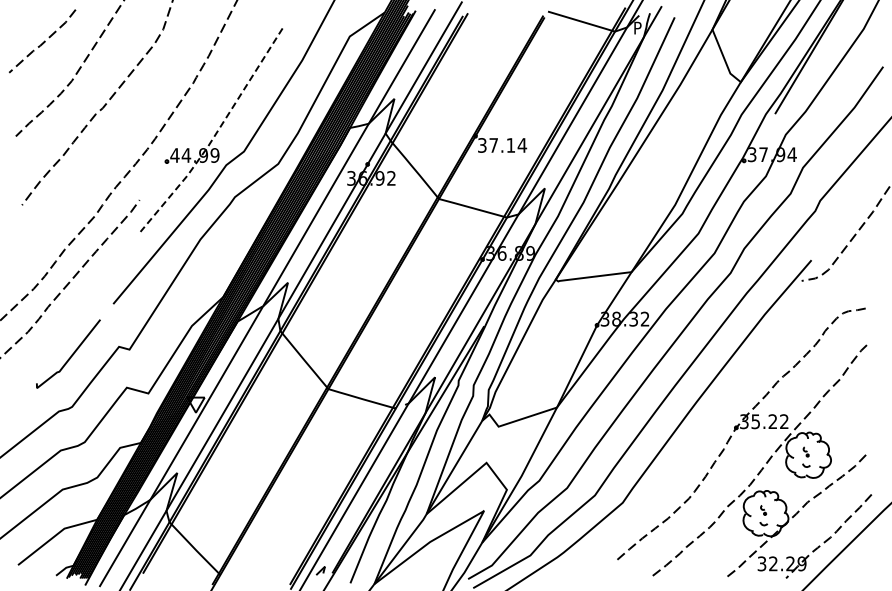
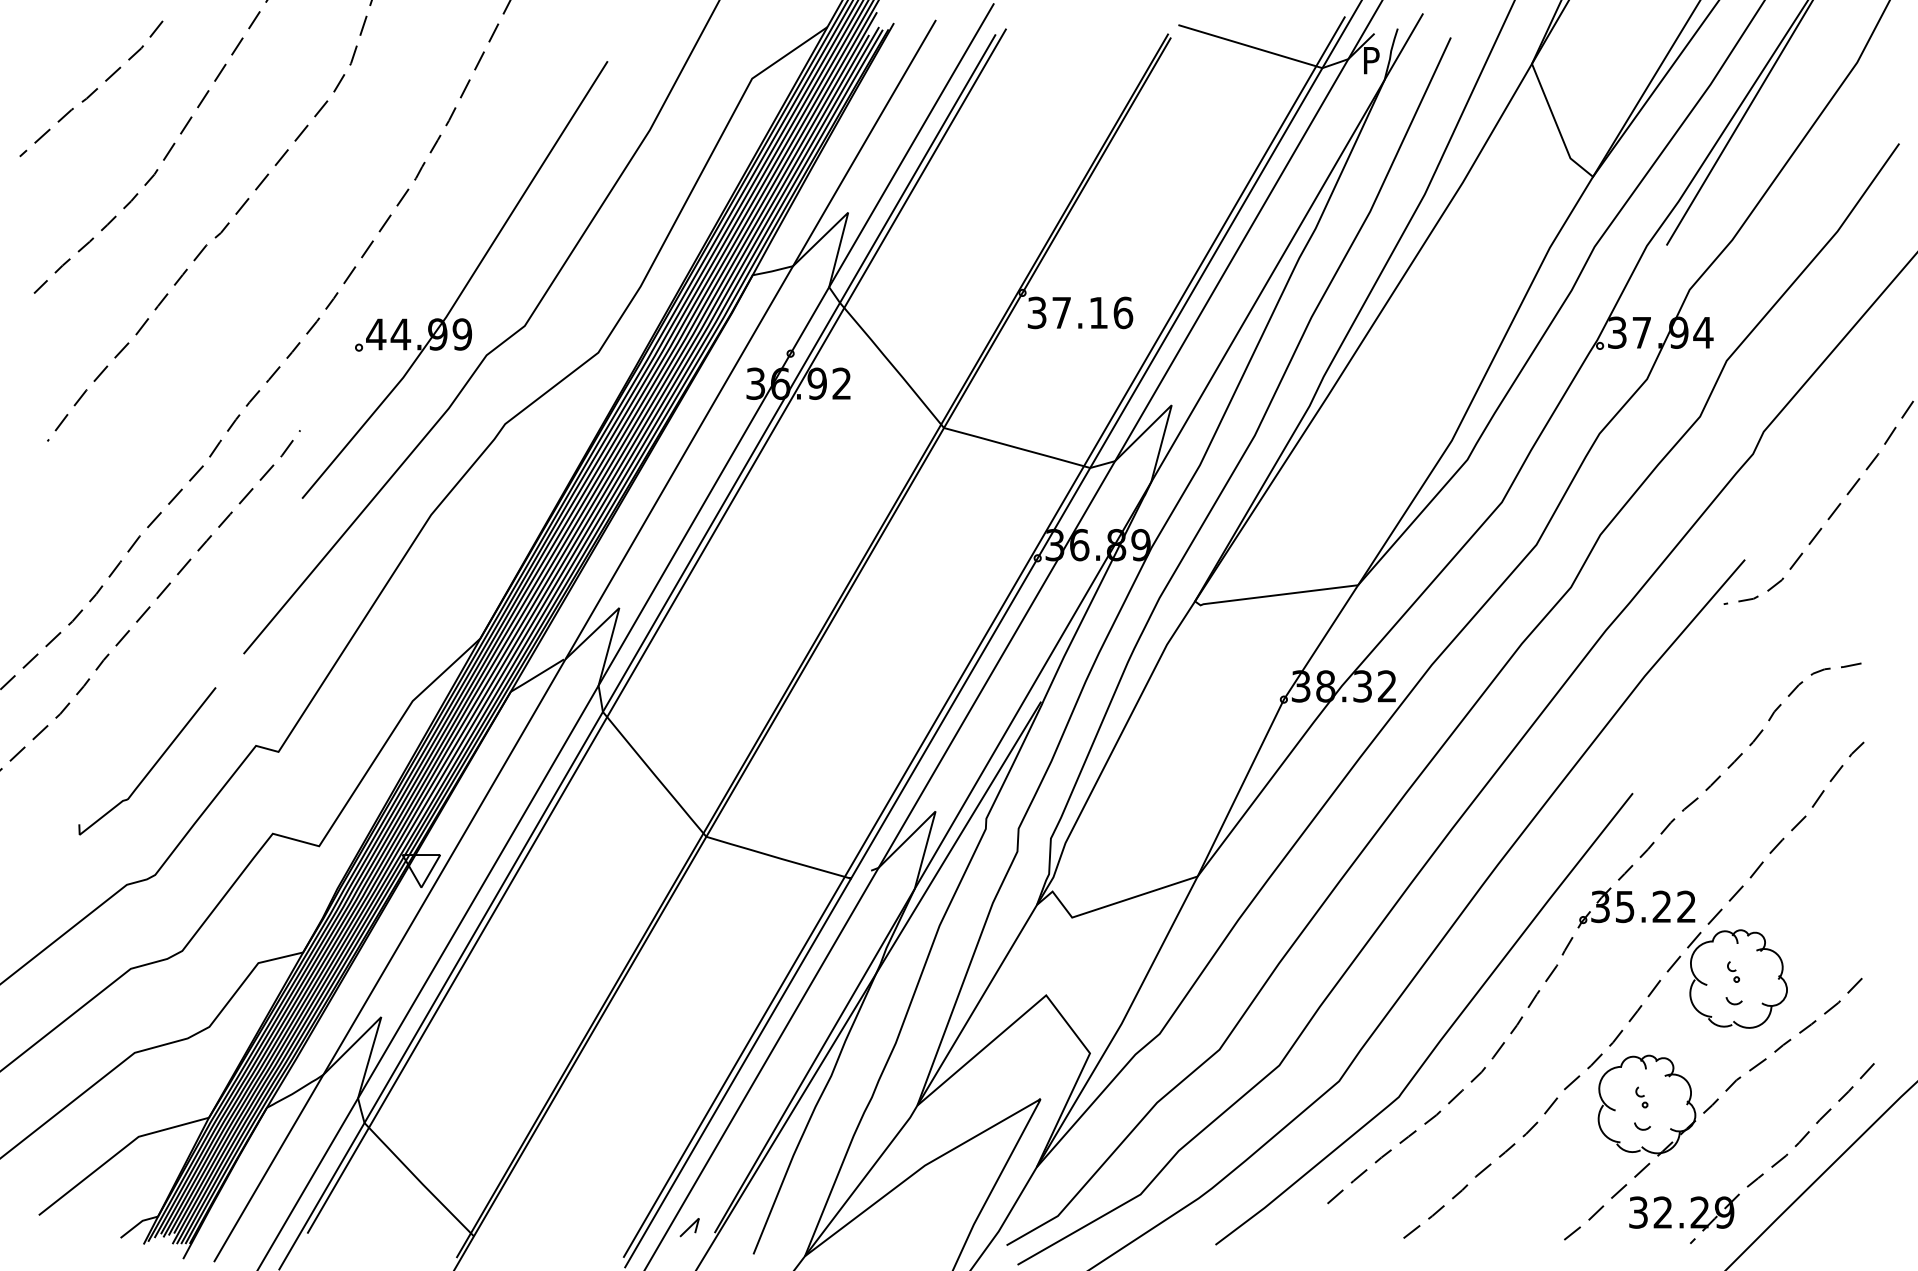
line: (215, 134) -> (463, 289), dashed -> solid
text: (522, 145) -> (1123, 312), 37.14 -> 37.16
curve: (672, 478) -> (1446, 1028), added

